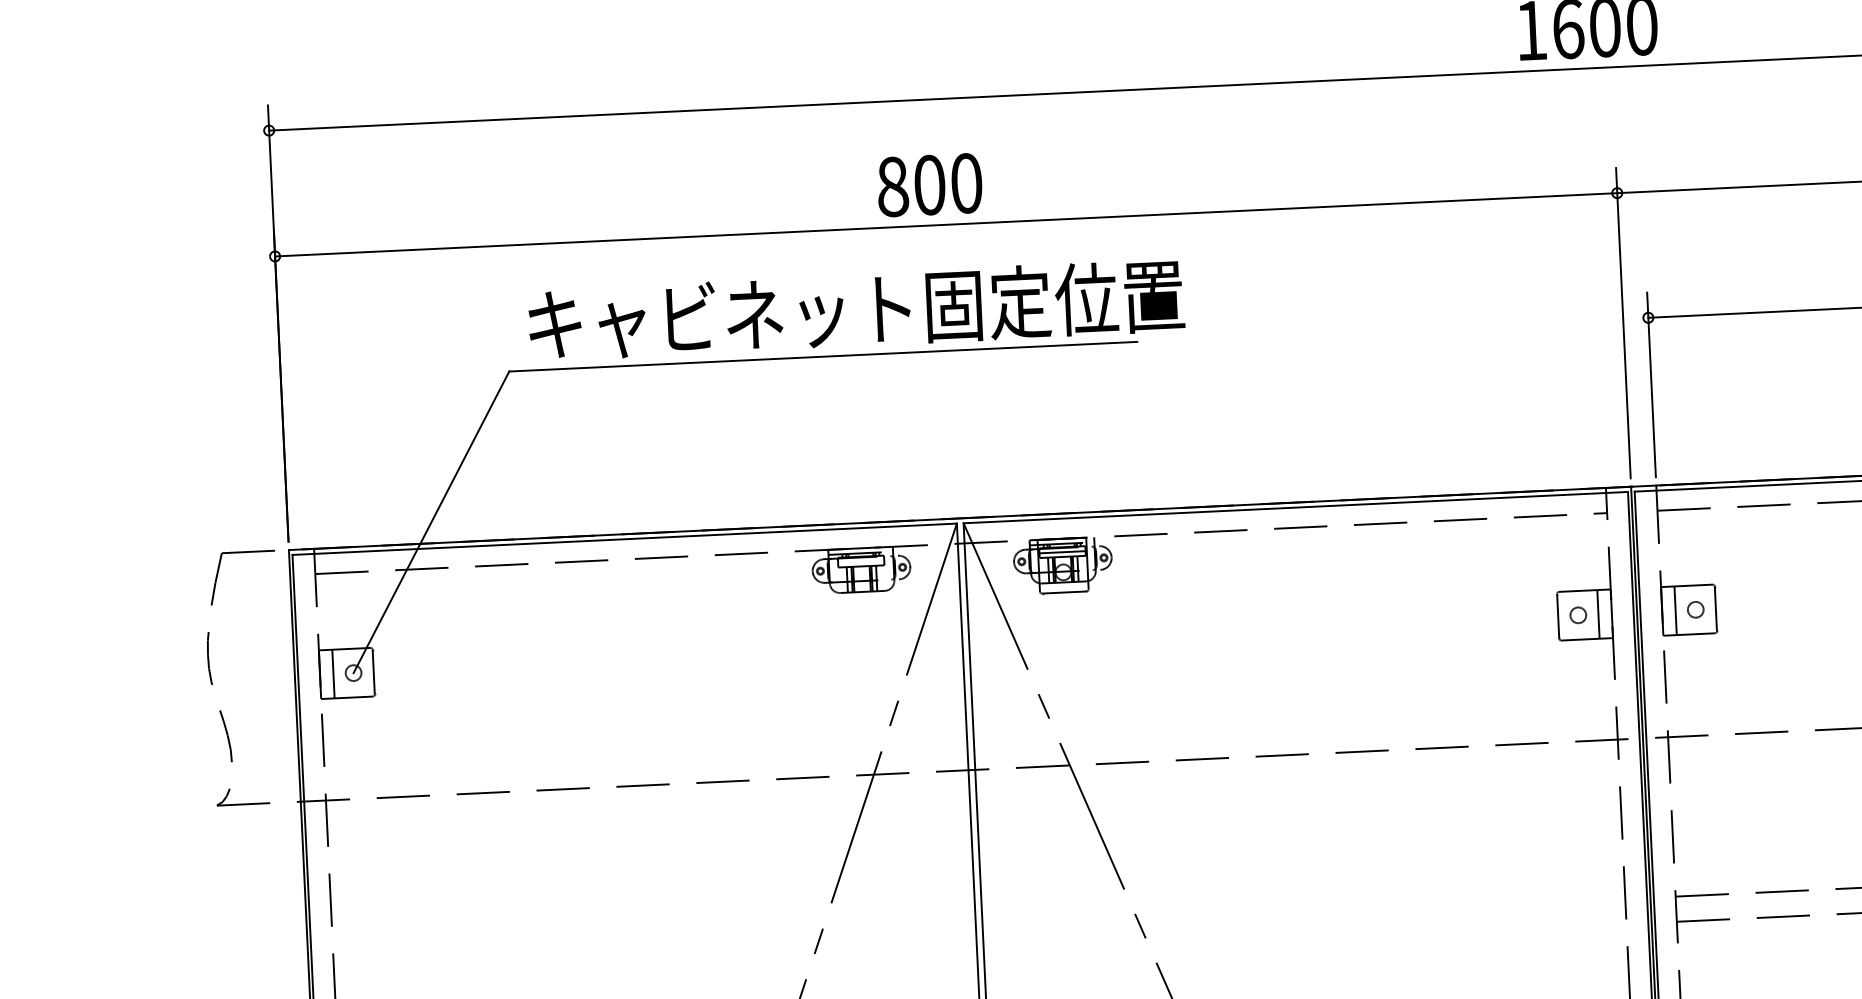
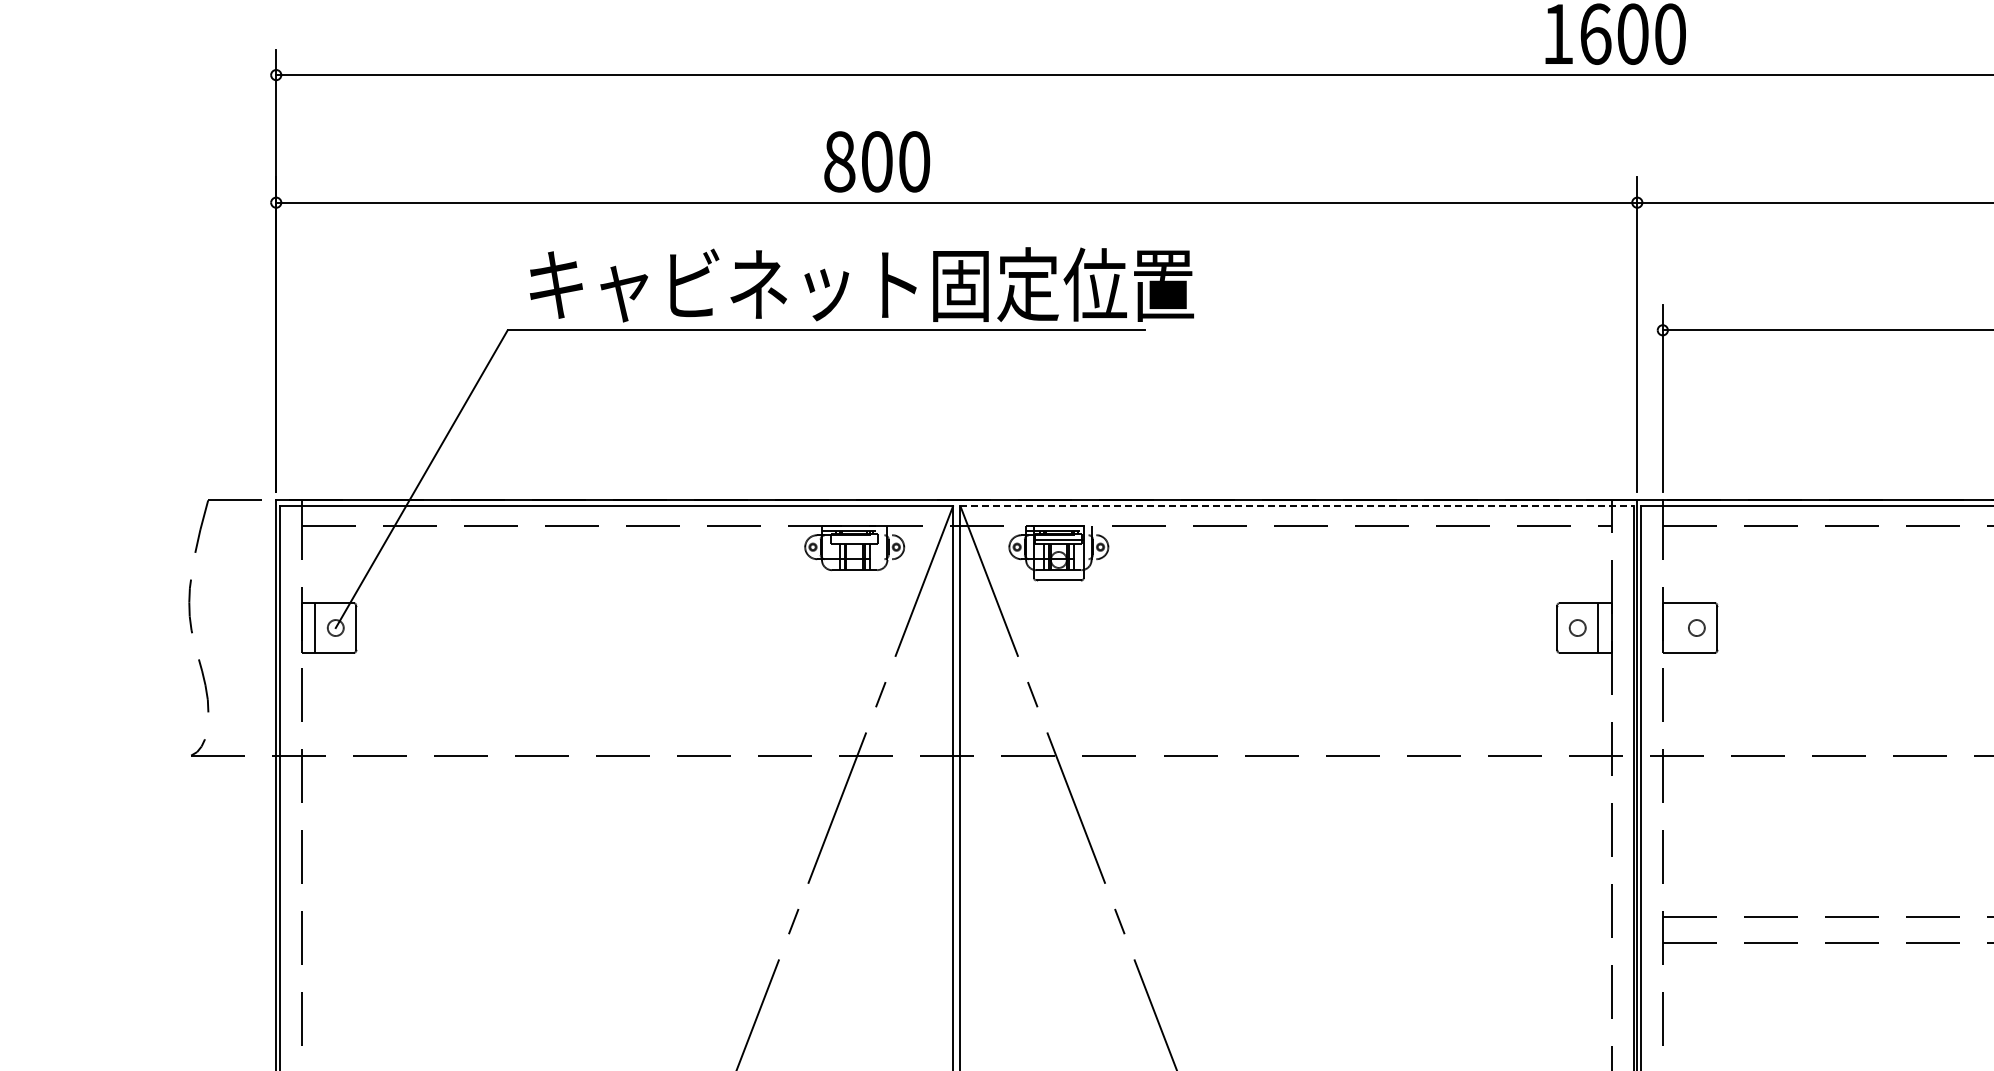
text: (930, 184) -> (877, 161), moved
line: (1296, 507) -> (1297, 505), solid -> dashed
line: (1675, 610) -> (1676, 627), removed

